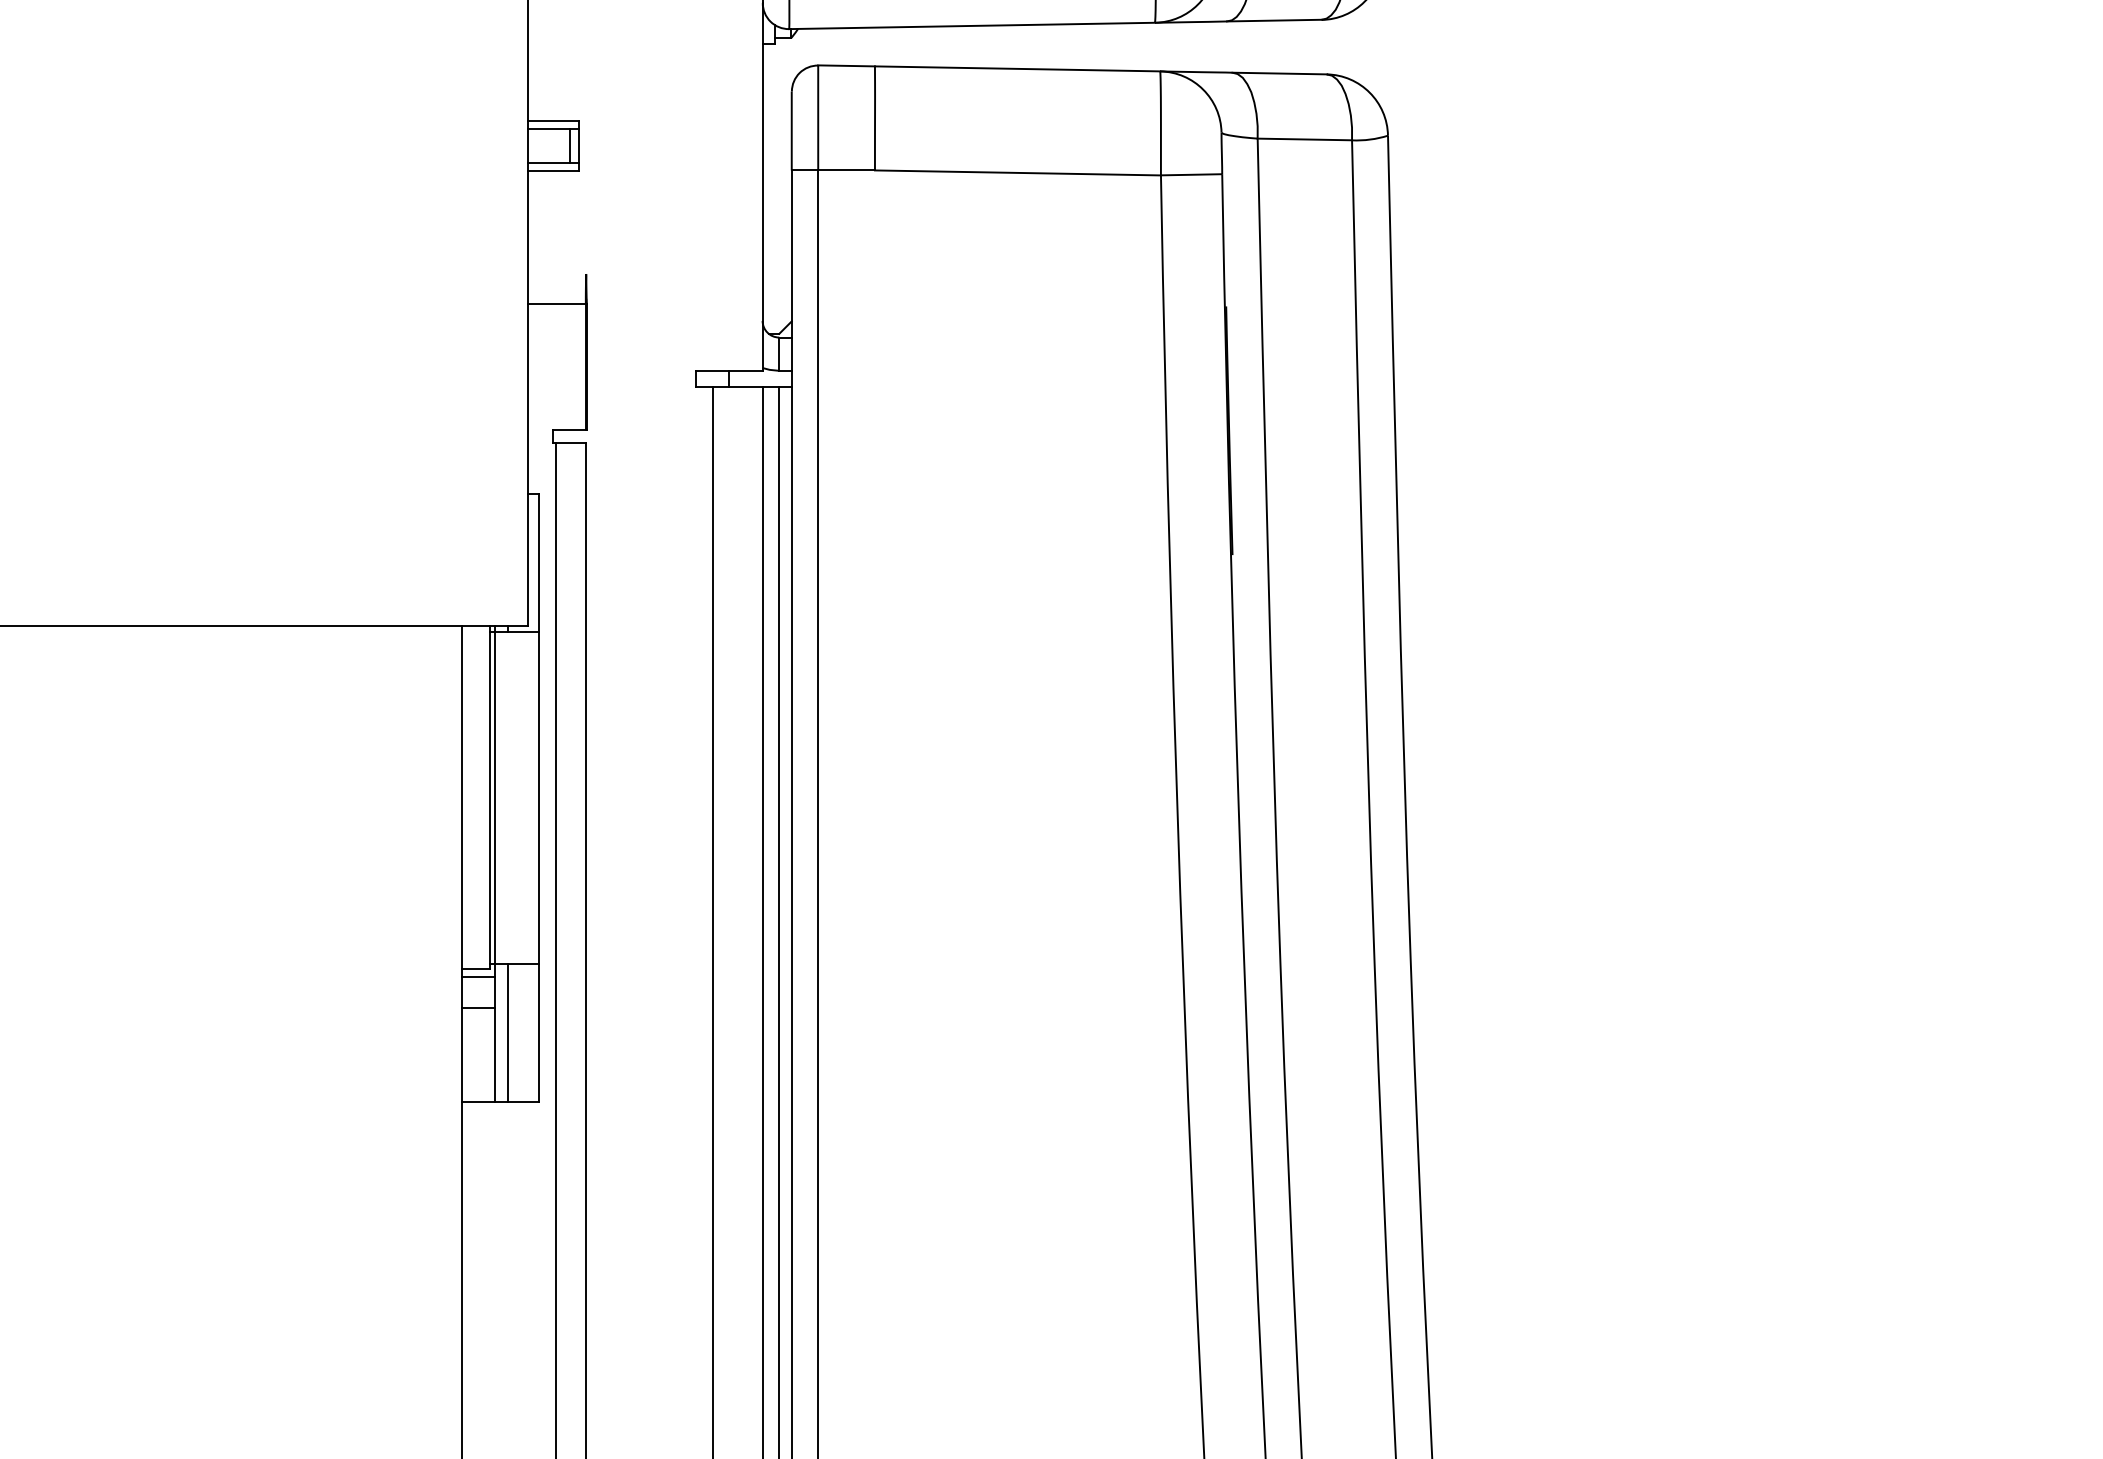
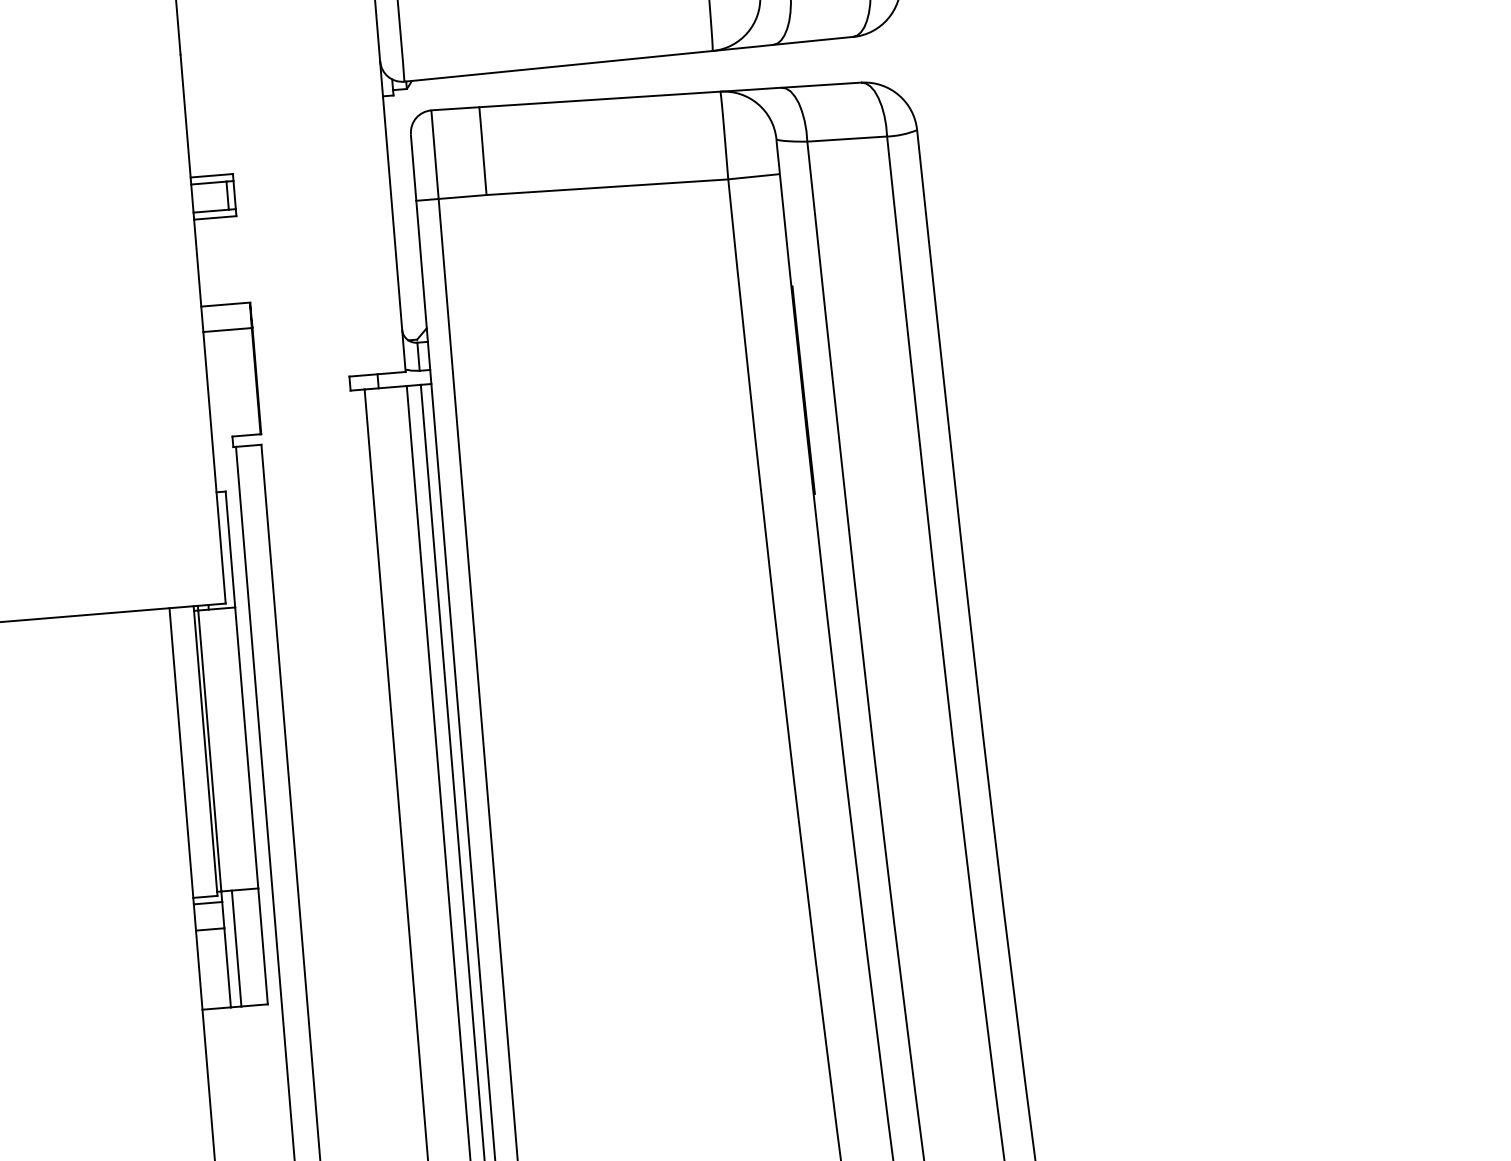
line: (557, 274) -> (225, 304), added

